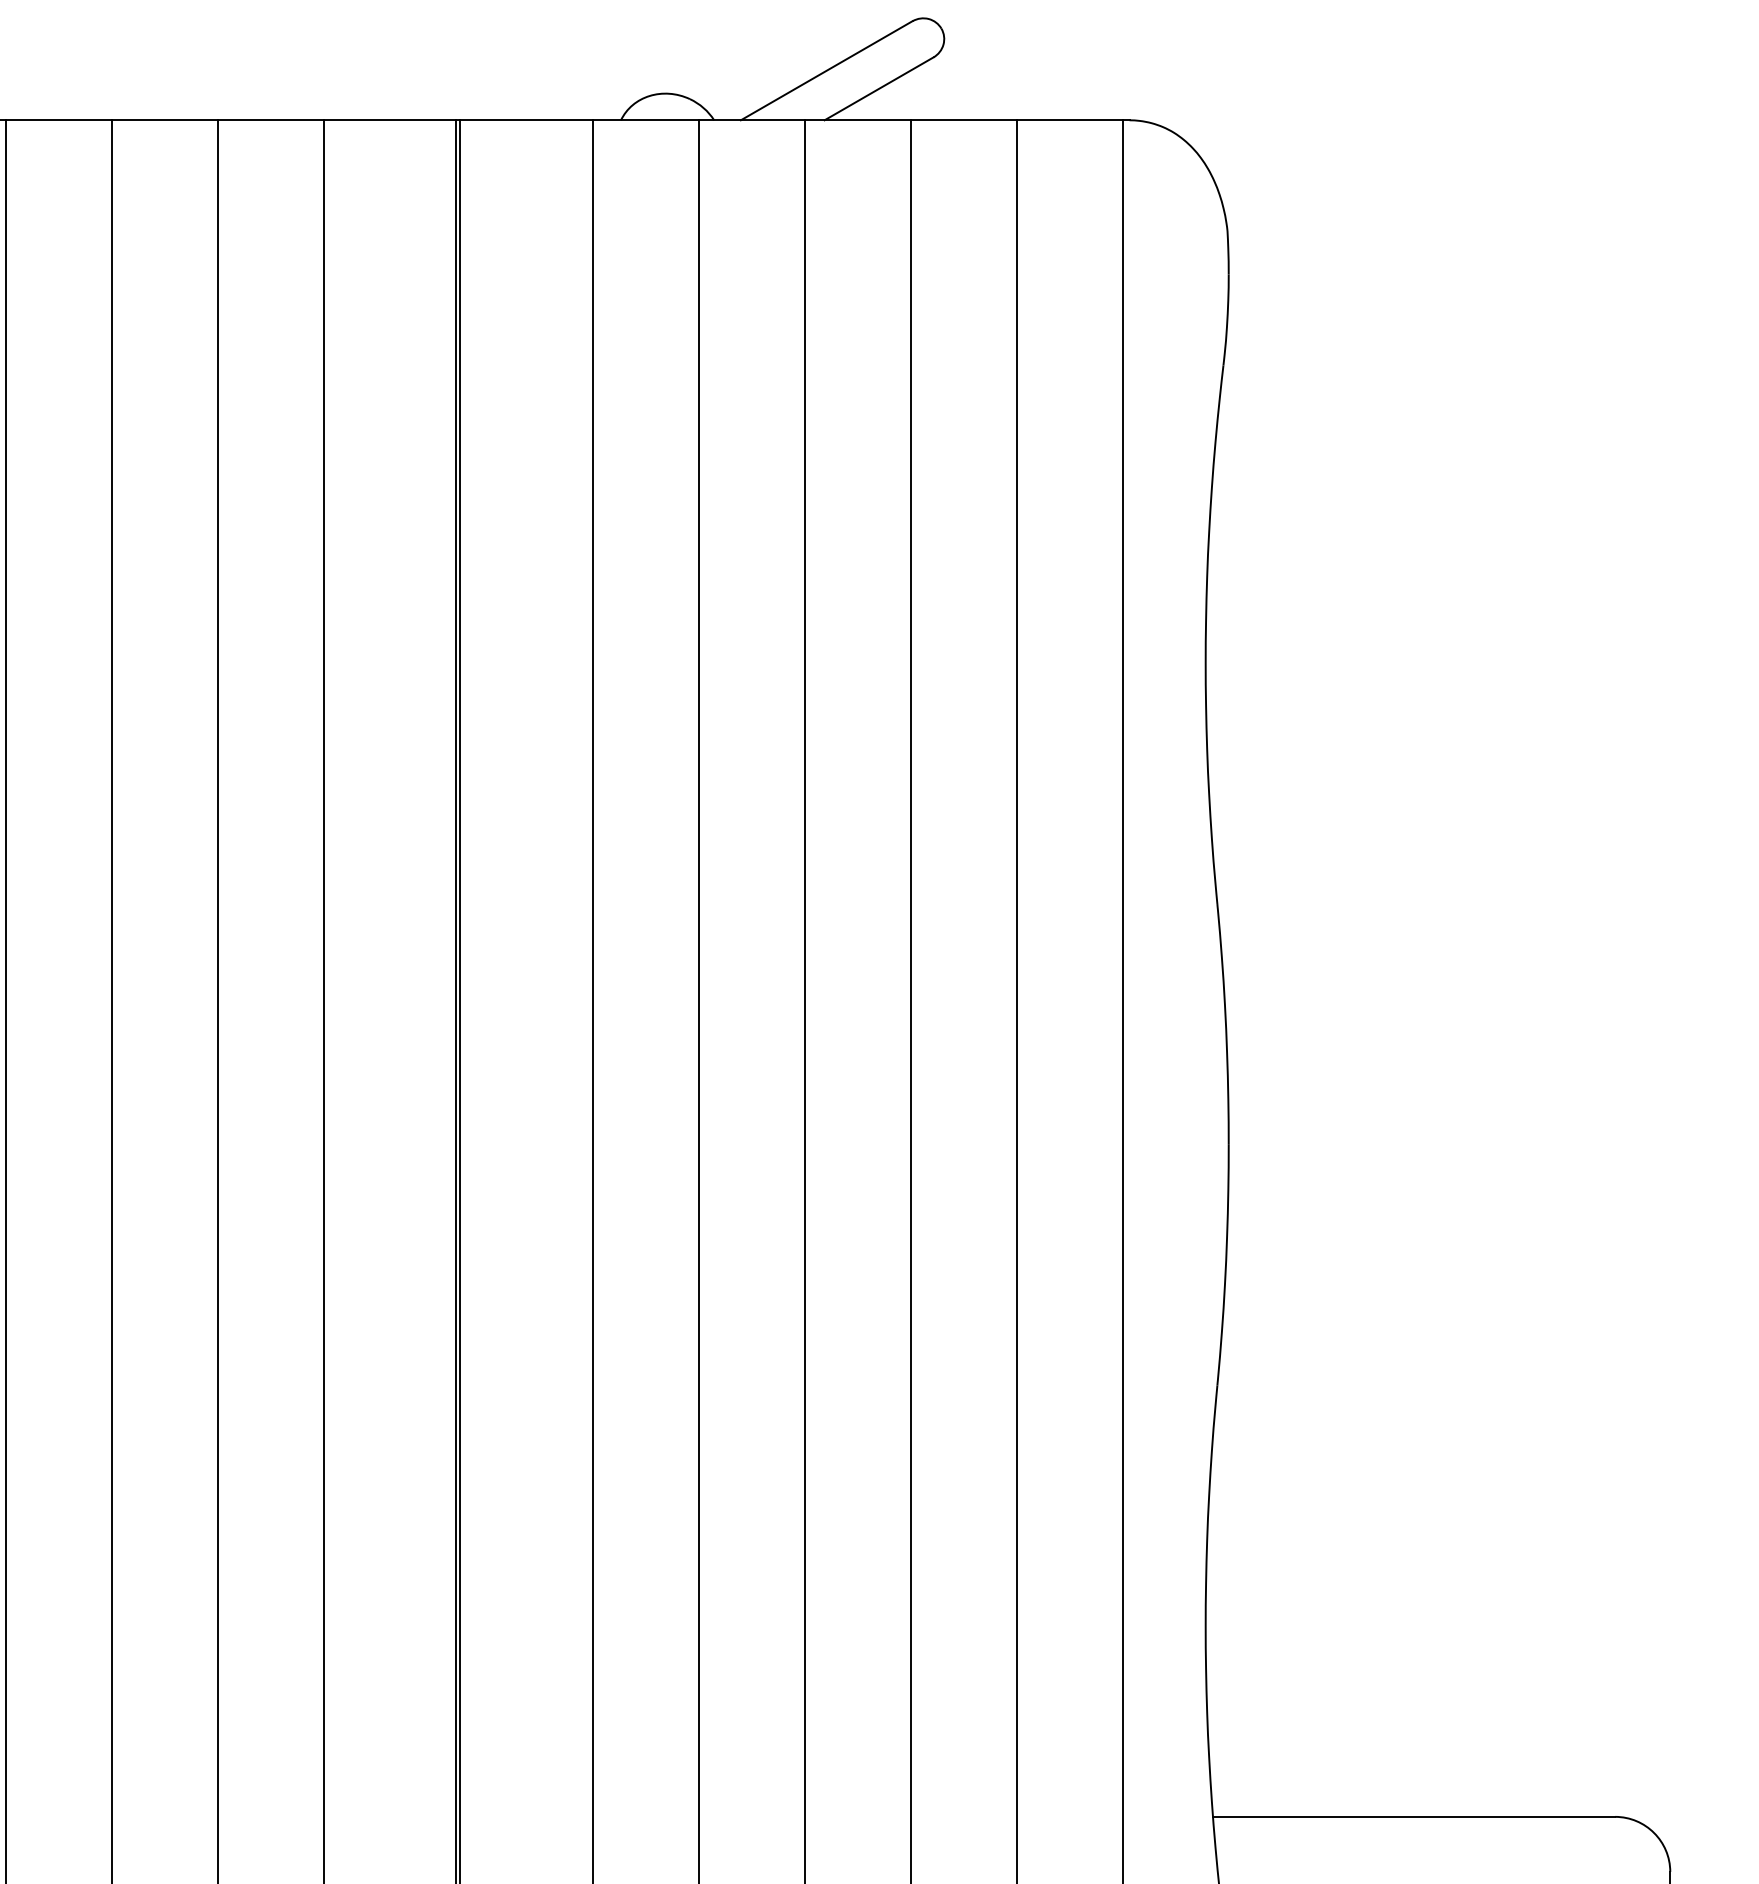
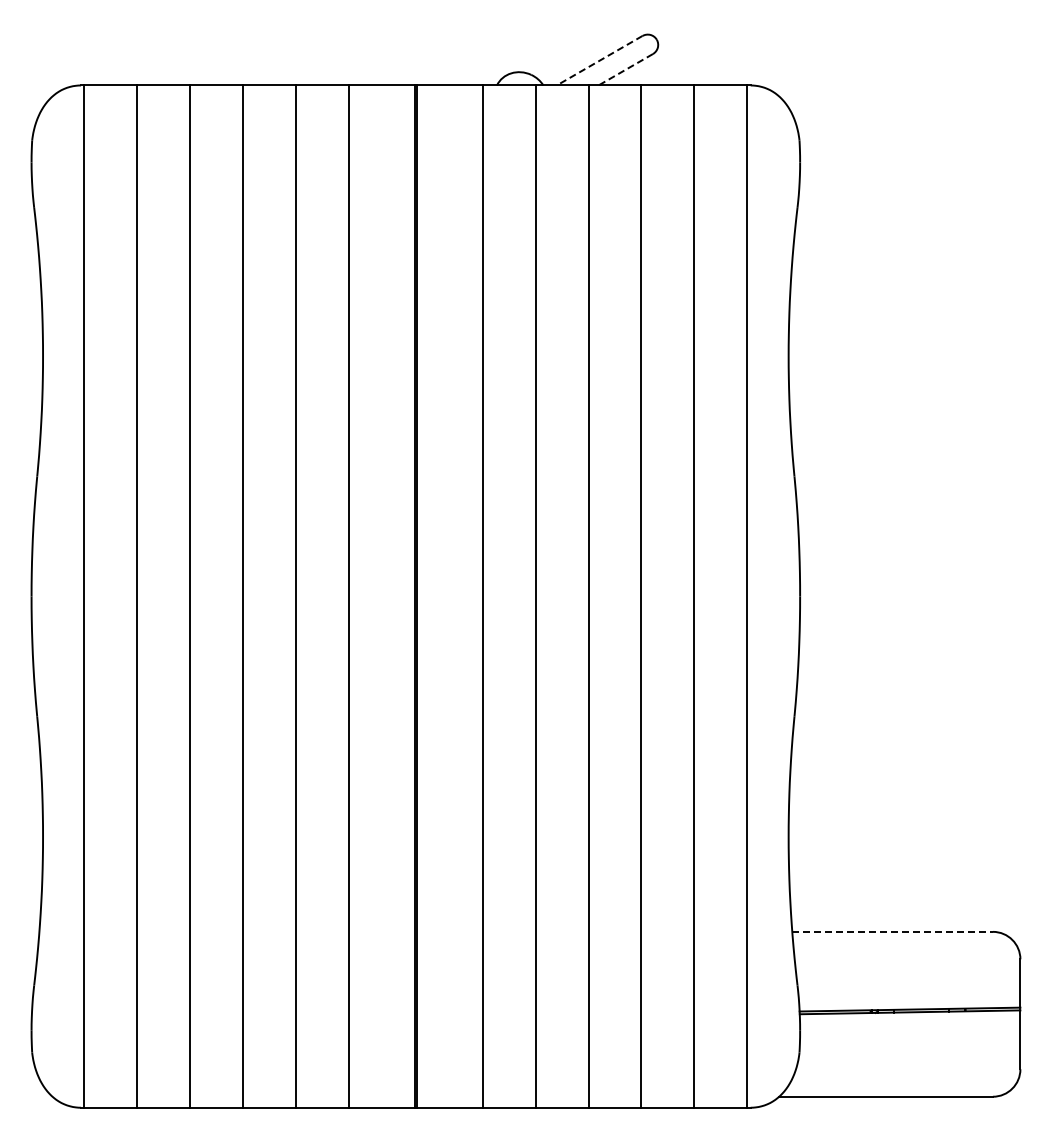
line: (826, 72) -> (599, 61), solid -> dashed
line: (878, 90) -> (625, 70), solid -> dashed
line: (1415, 1816) -> (893, 931), solid -> dashed

